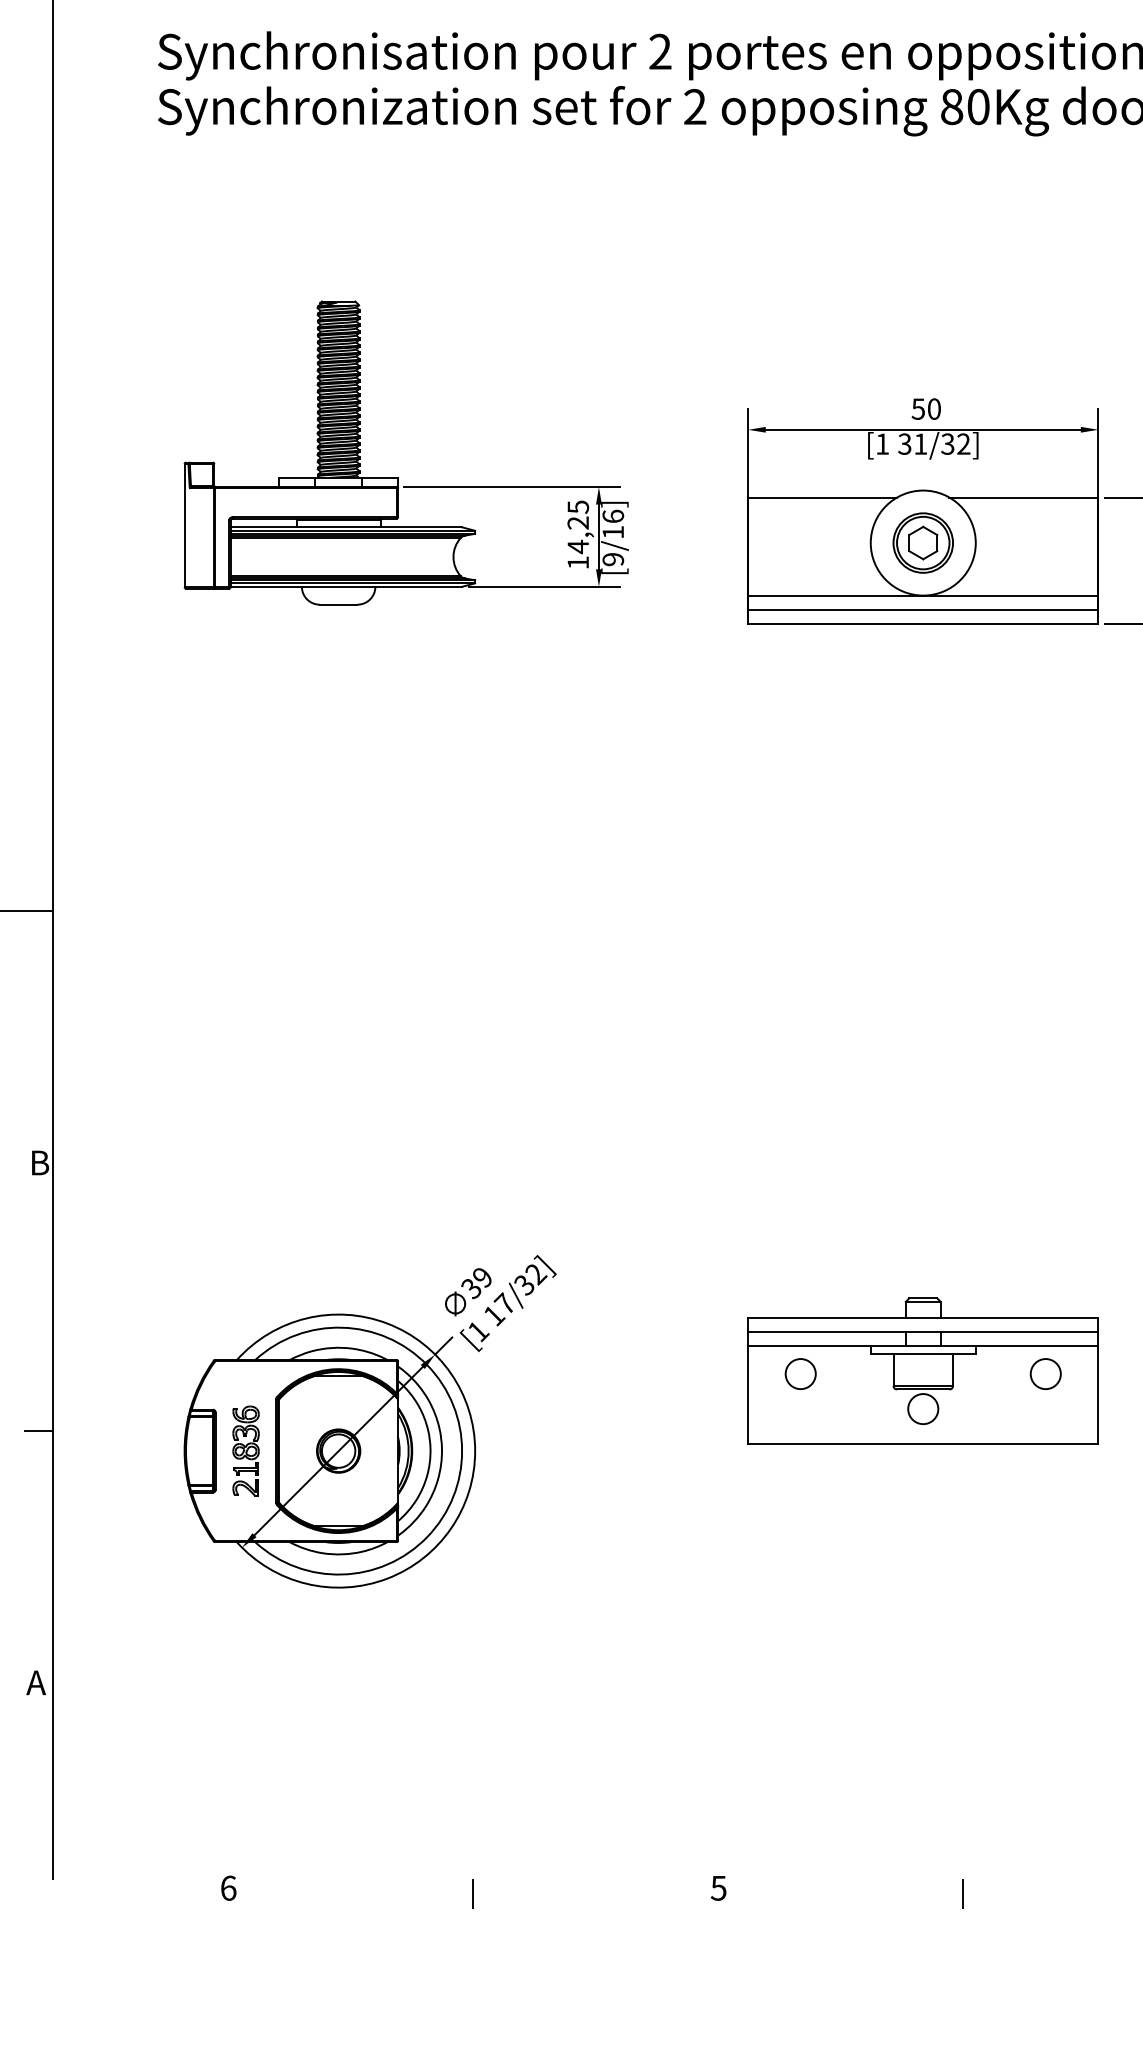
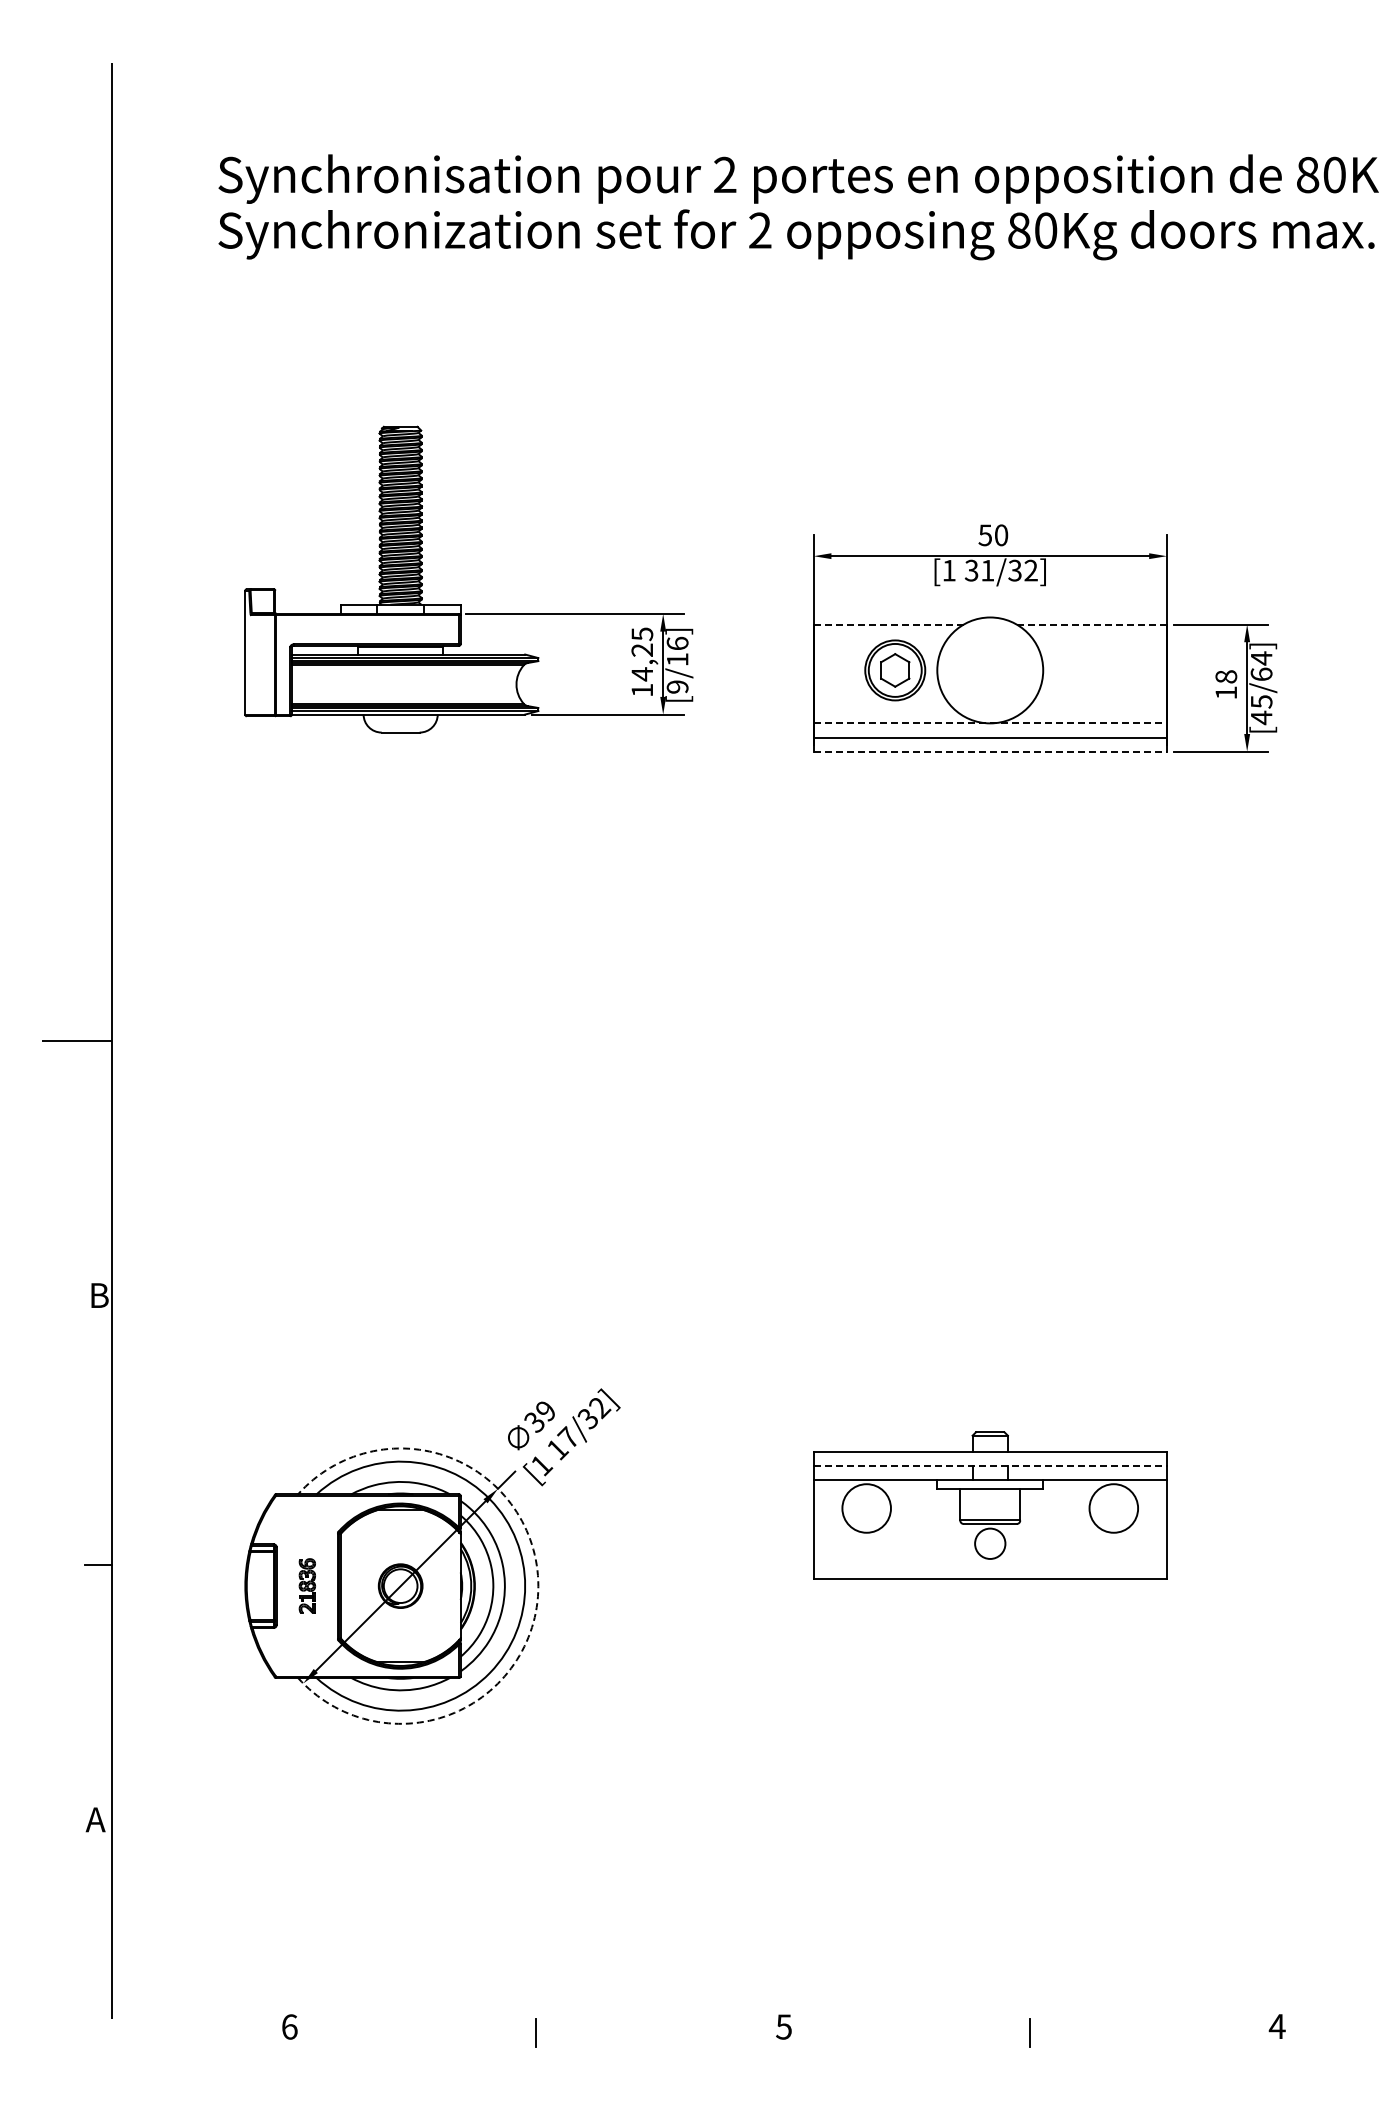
line: (823, 497) -> (889, 624), solid -> dashed
line: (1024, 497) -> (1092, 624), solid -> dashed
part: (923, 543) -> (895, 670), moved
line: (923, 595) -> (990, 723), solid -> dashed
line: (923, 623) -> (990, 751), solid -> dashed
line: (923, 1332) -> (990, 1466), solid -> dashed
circle: (800, 1374) -> (866, 1508), size x1.6
circle: (1045, 1374) -> (1113, 1508), size x1.6
part: (246, 1450) -> (307, 1585), size x0.6
arc: (475, 1451) -> (538, 1586), solid -> dashed

